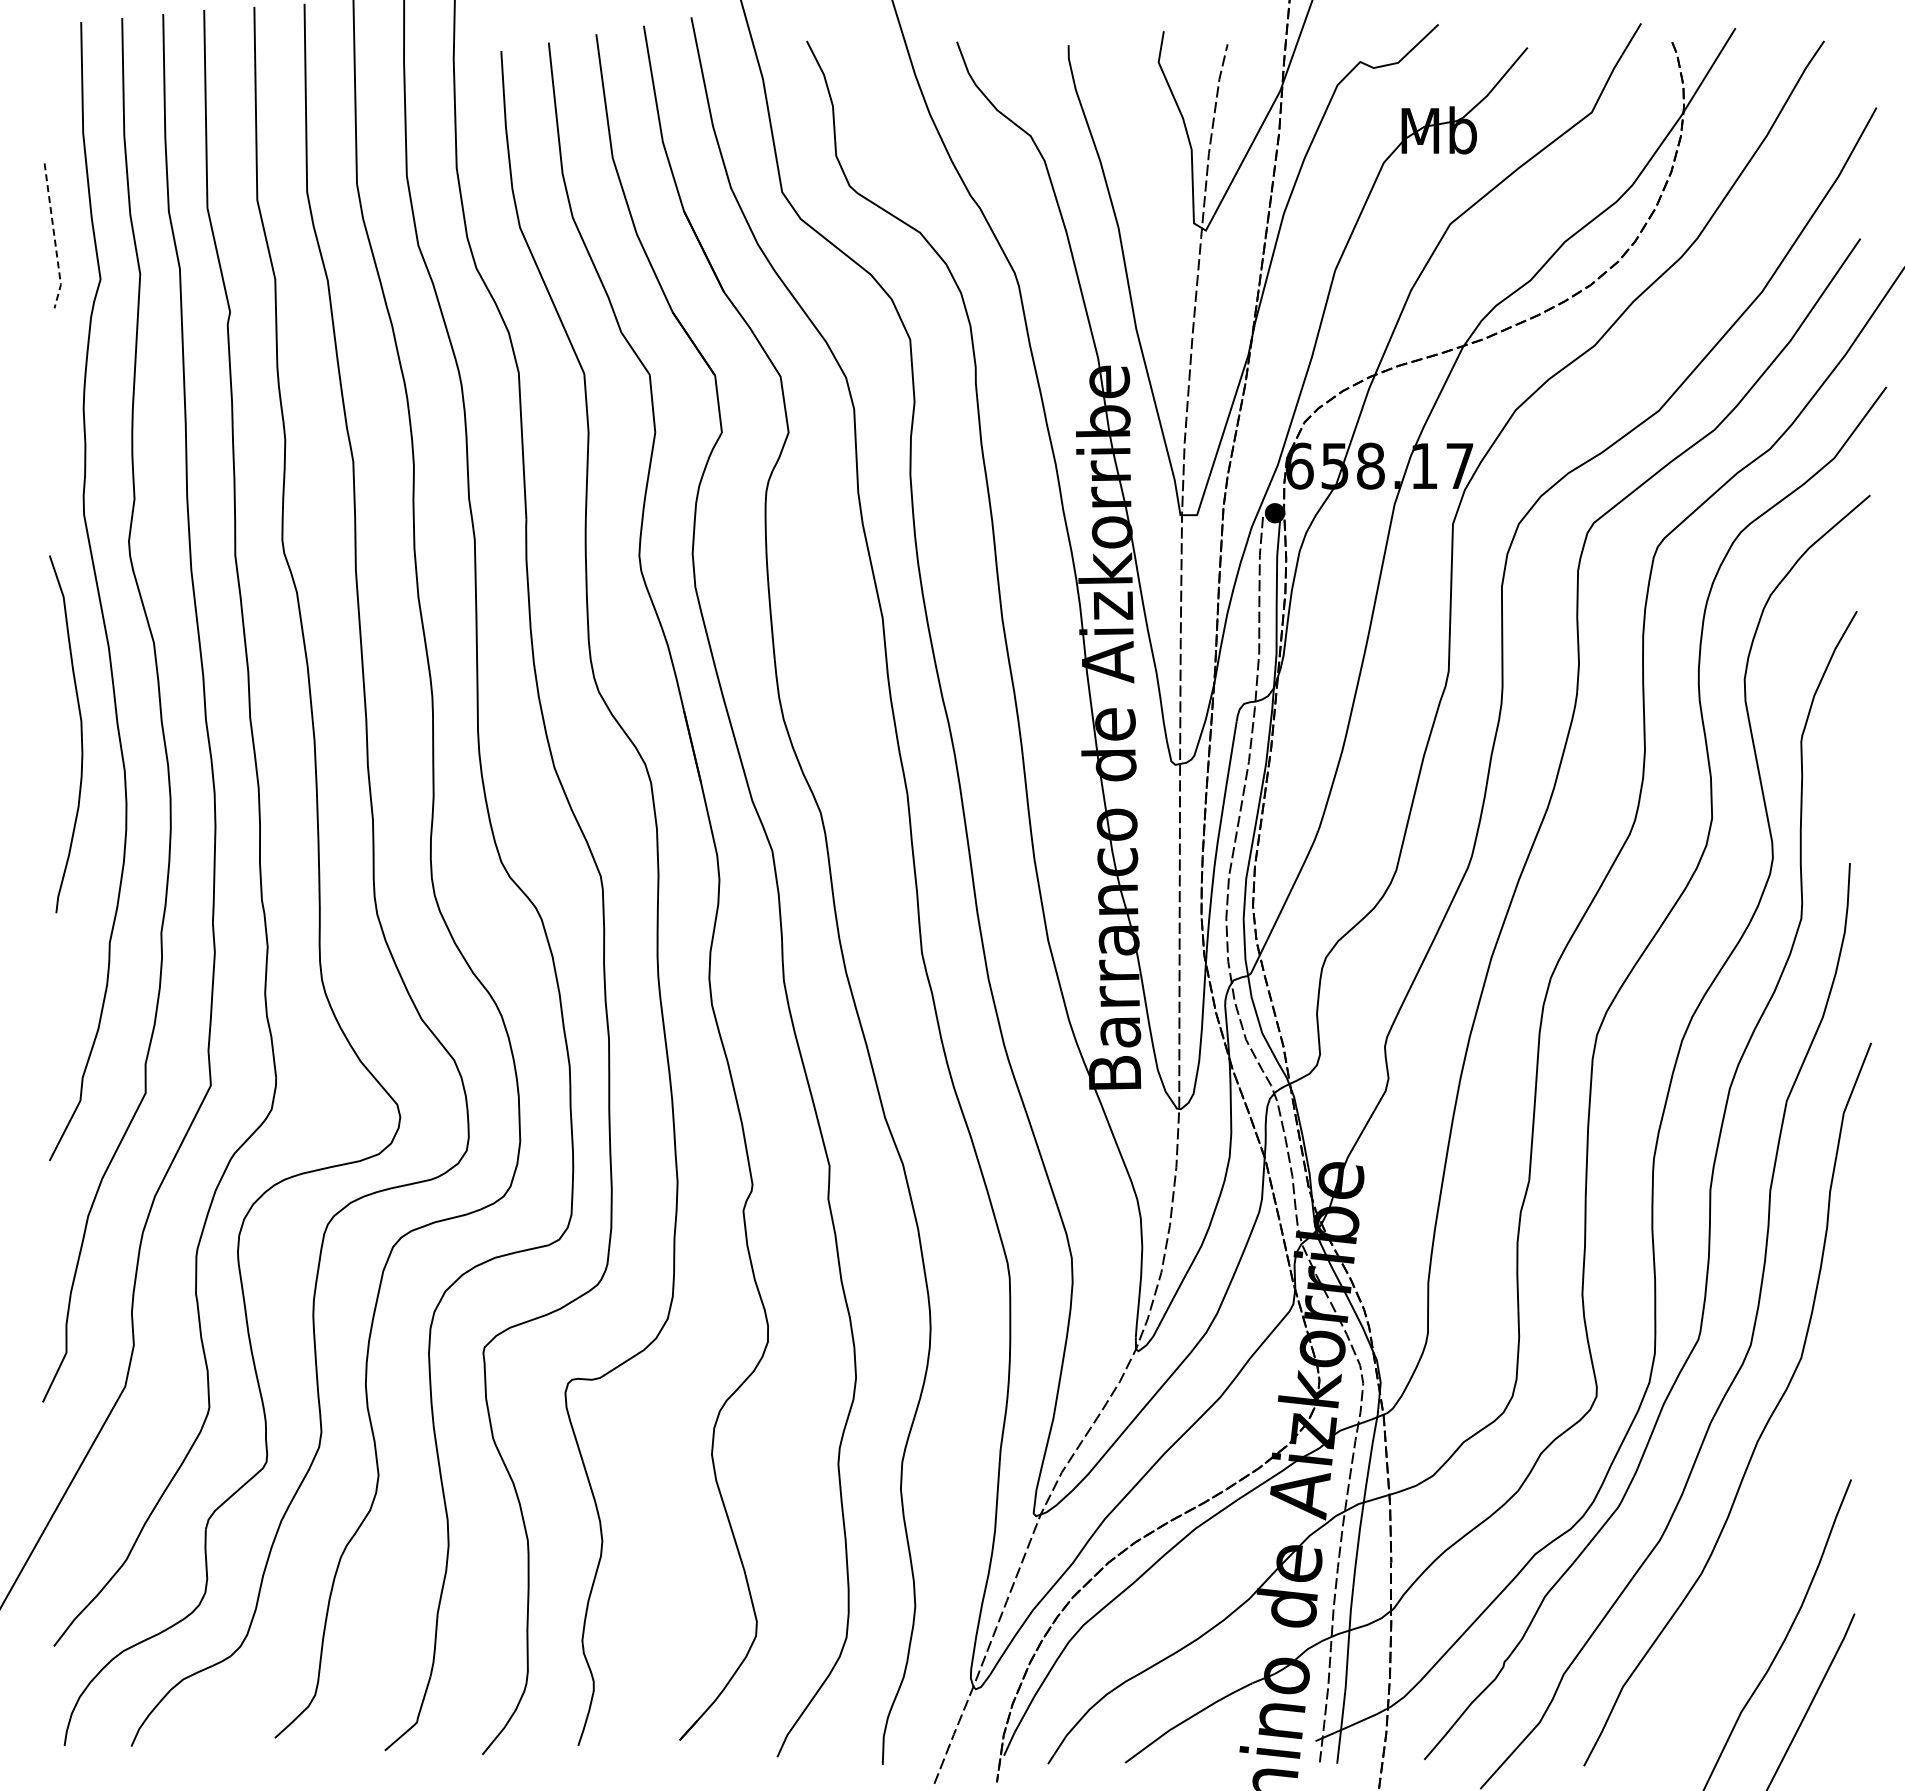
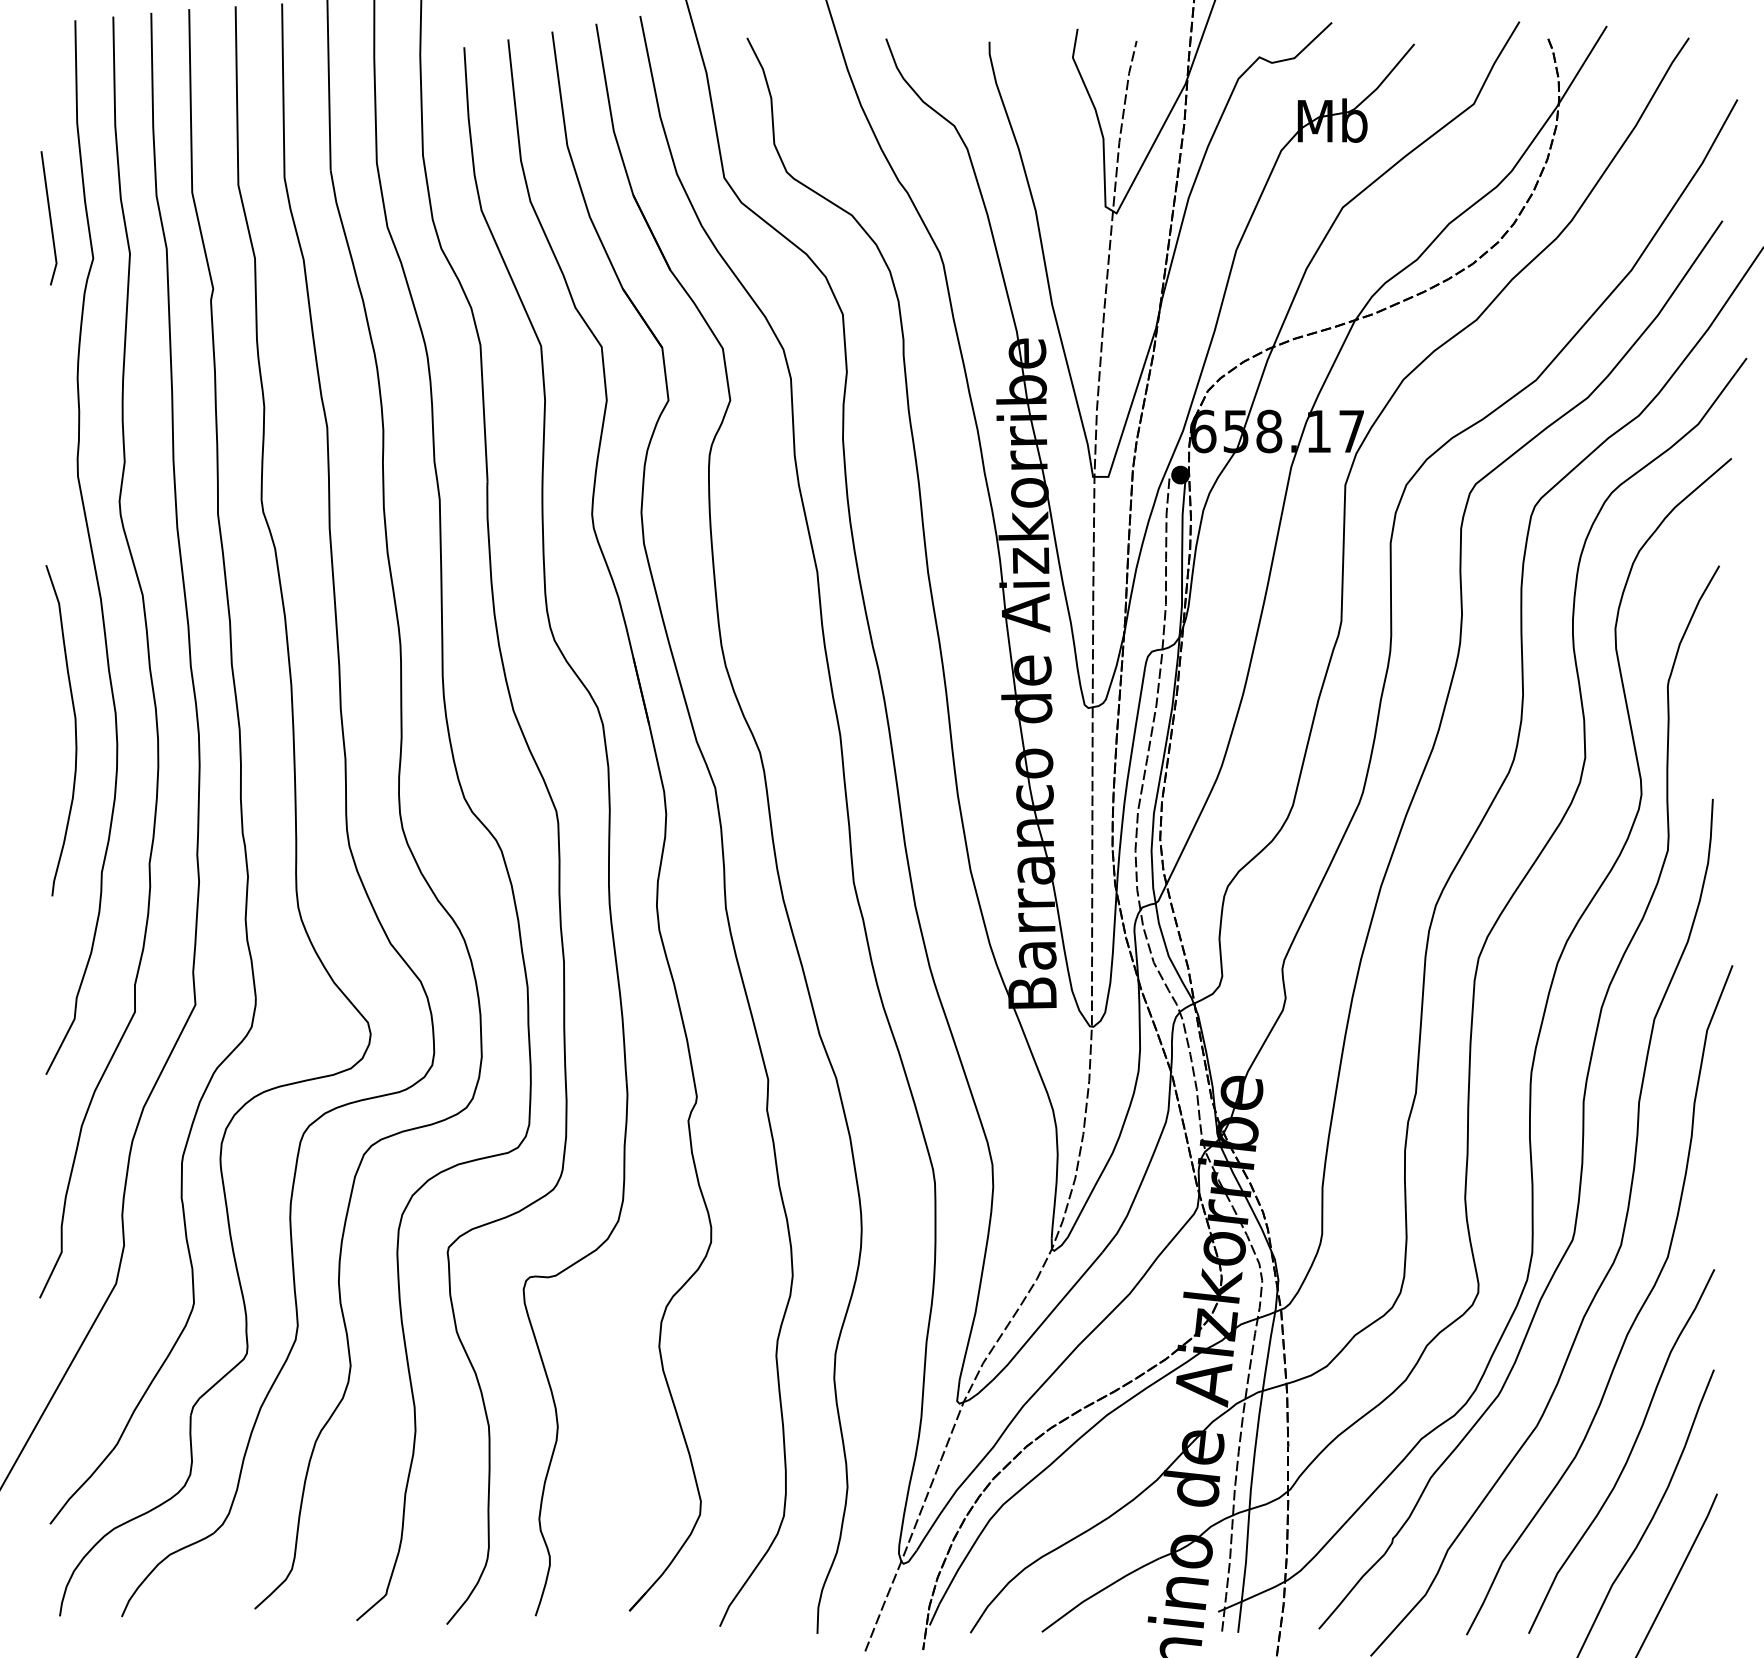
line: (54, 237) -> (50, 219), dashed -> solid
curve: (80, 734) -> (74, 730), moved
curve: (1759, 1570) -> (1629, 1453), added

